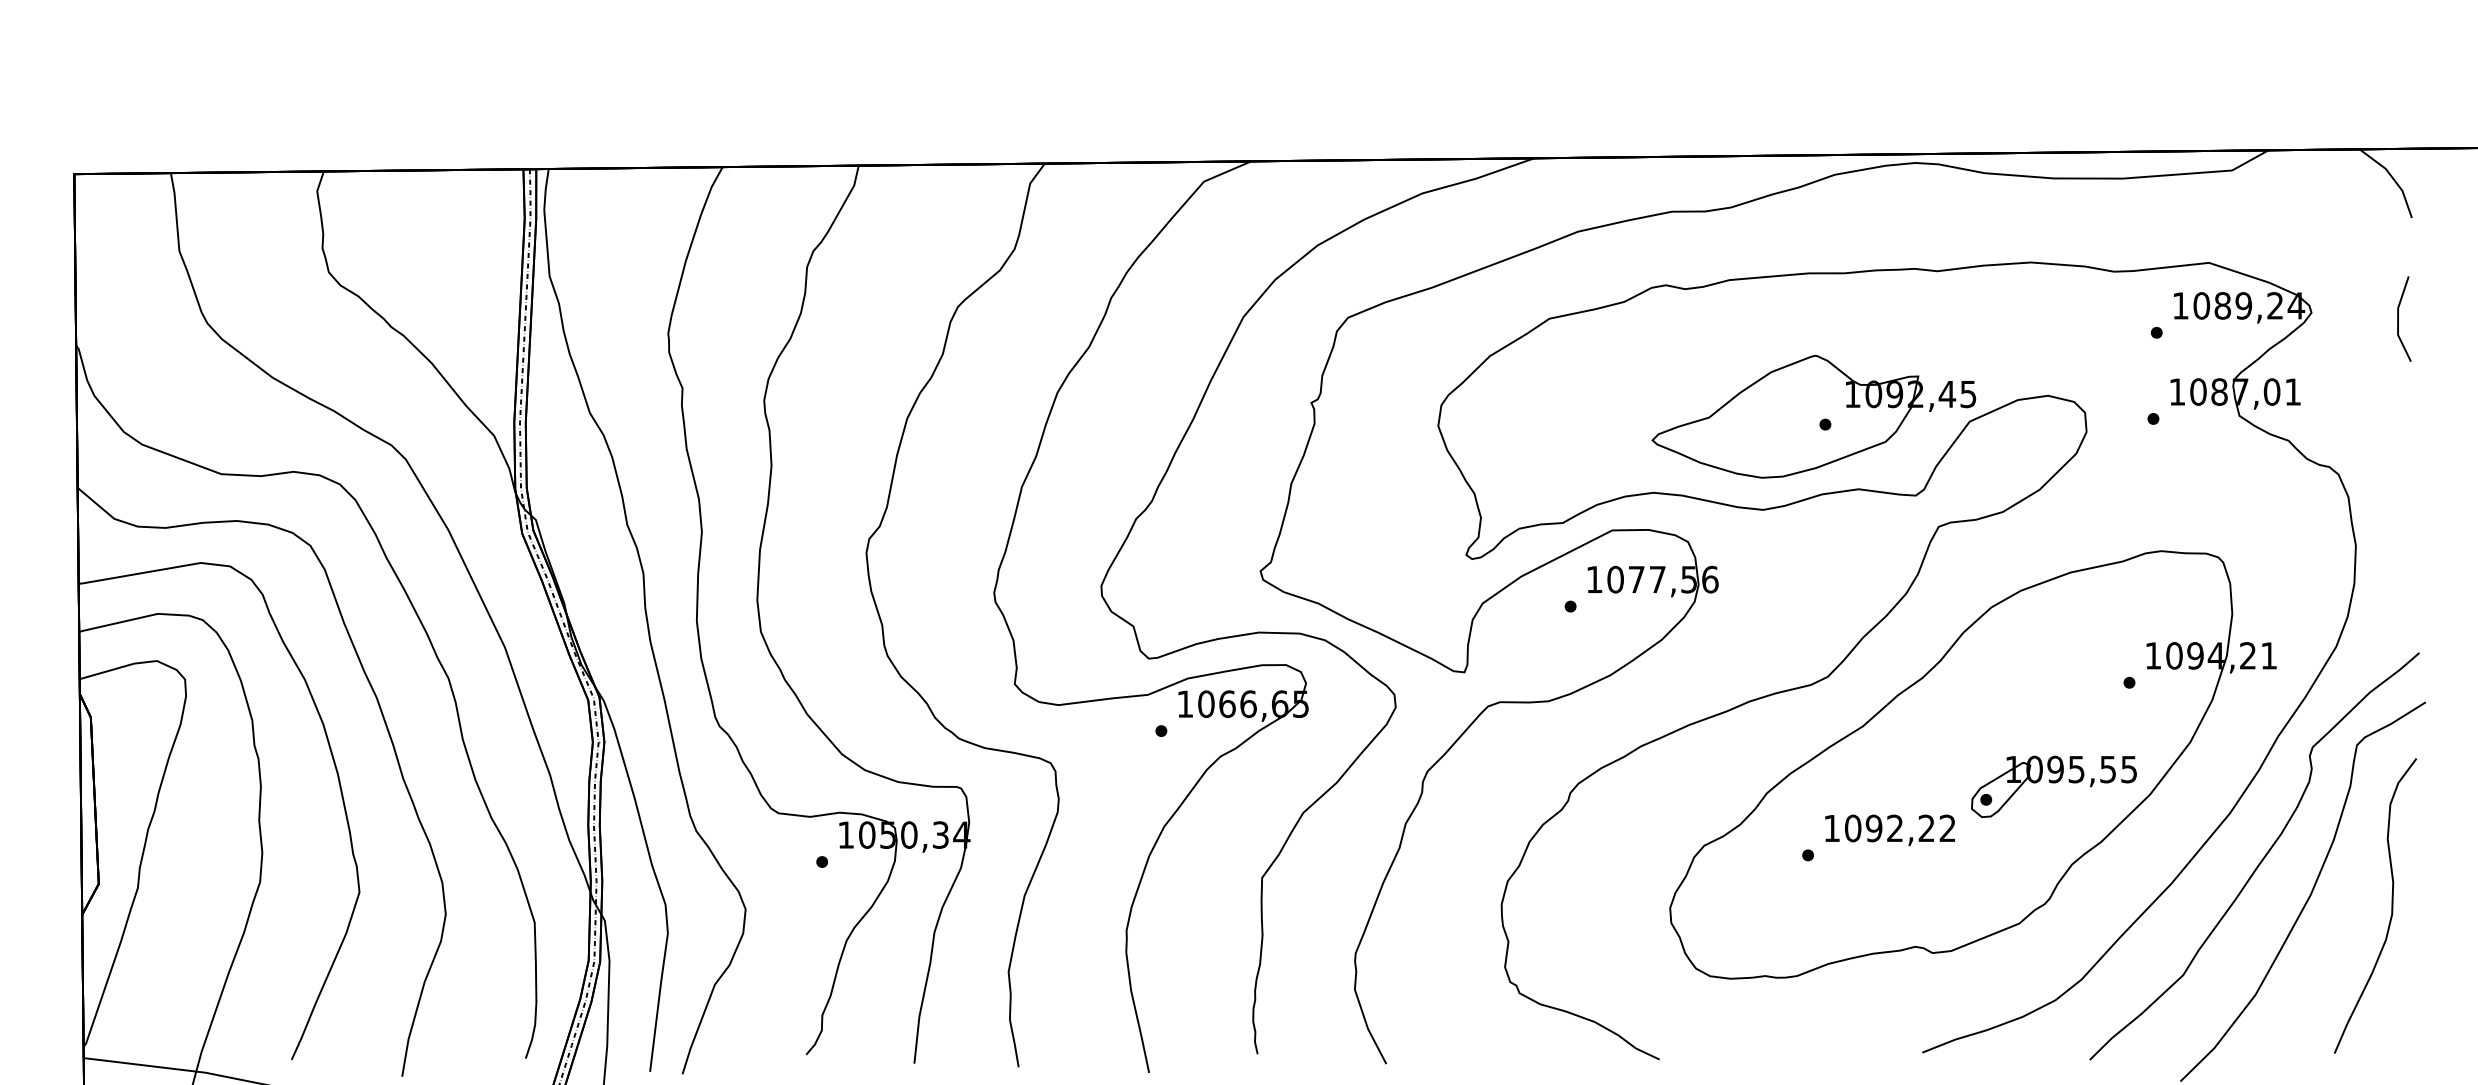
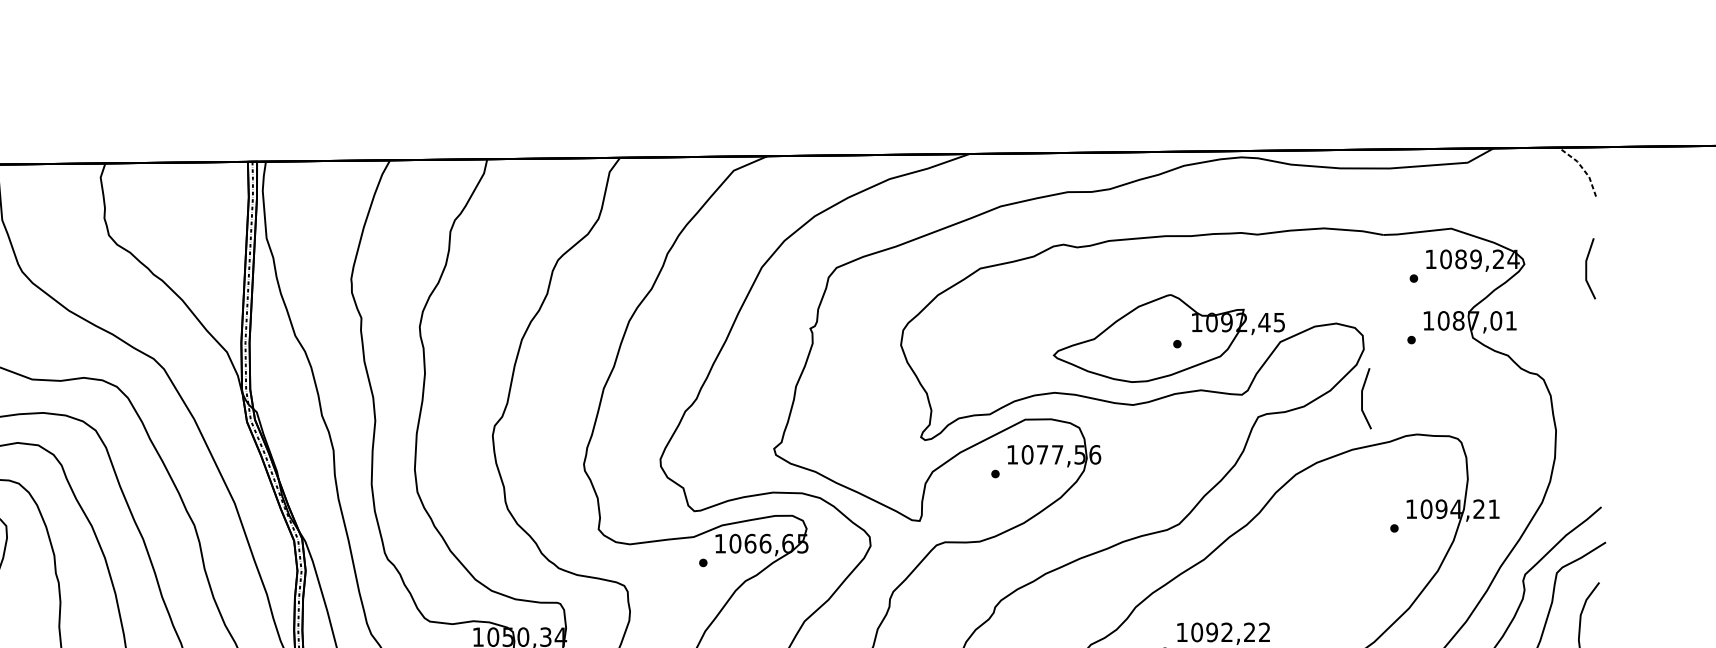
line: (2392, 178) -> (1582, 168), solid -> dashed
line: (2084, 500) -> (1362, 398), added
part: (2053, 786) -> (1340, 602), removed

